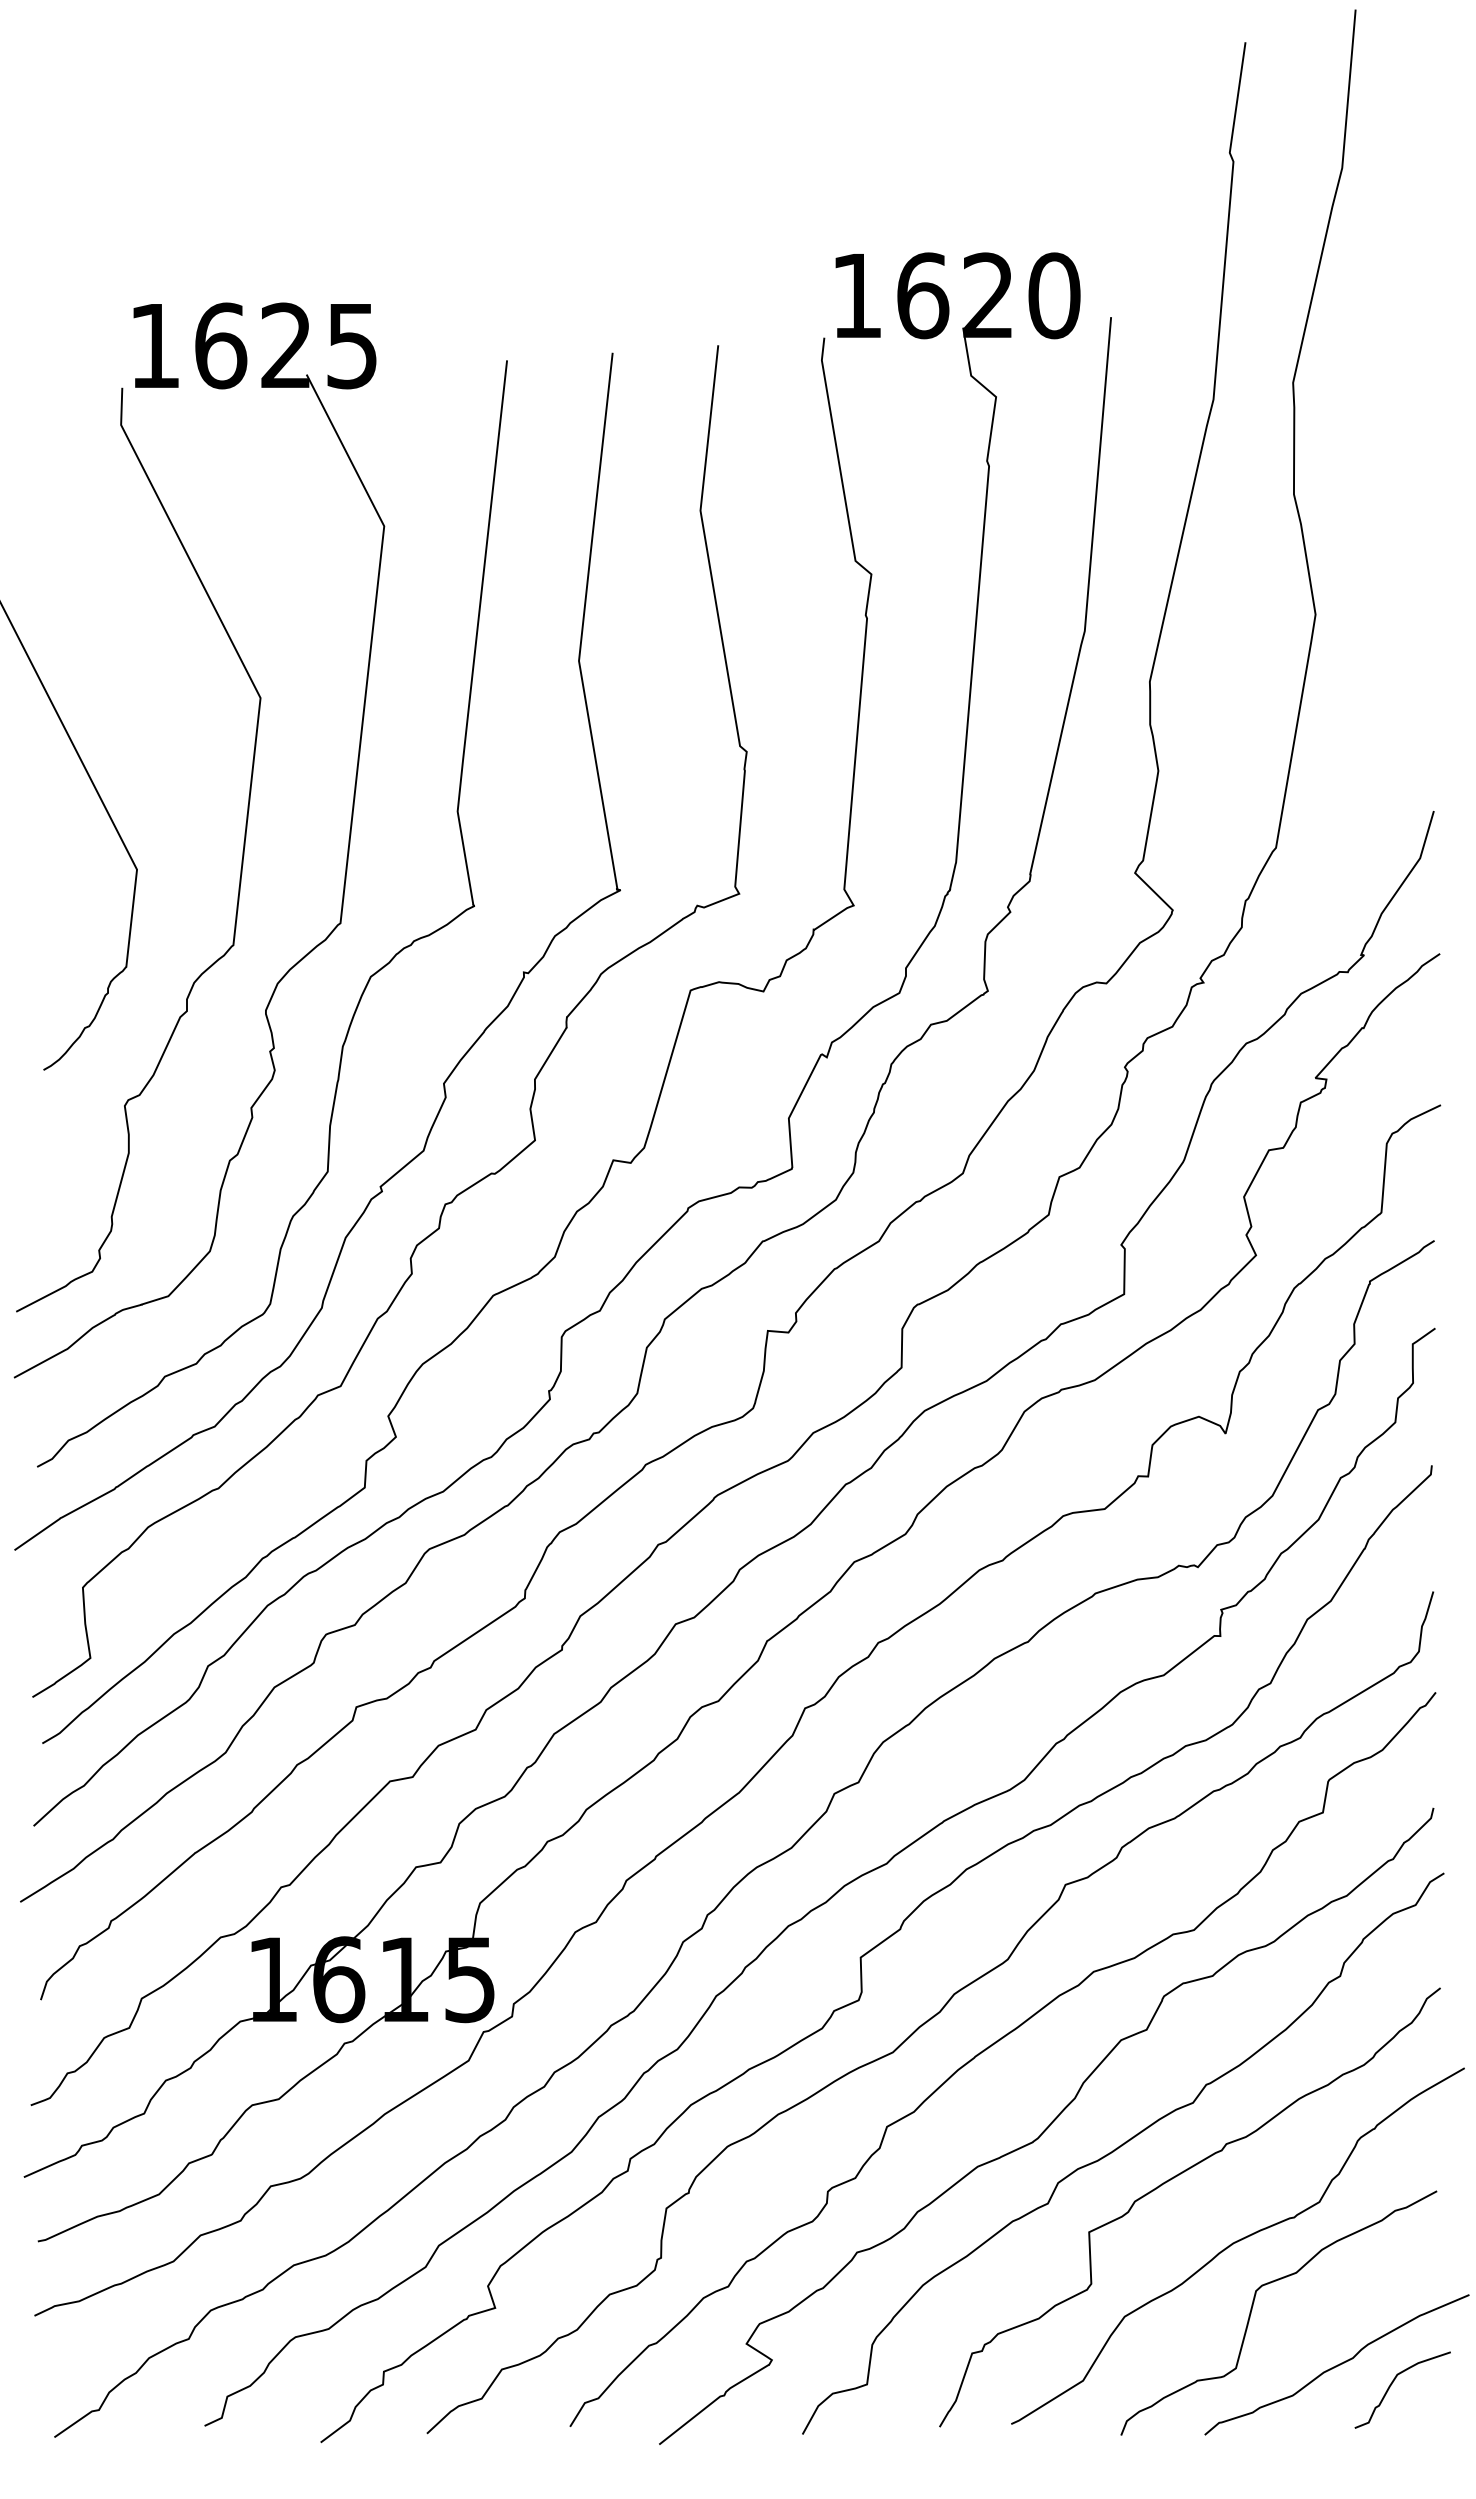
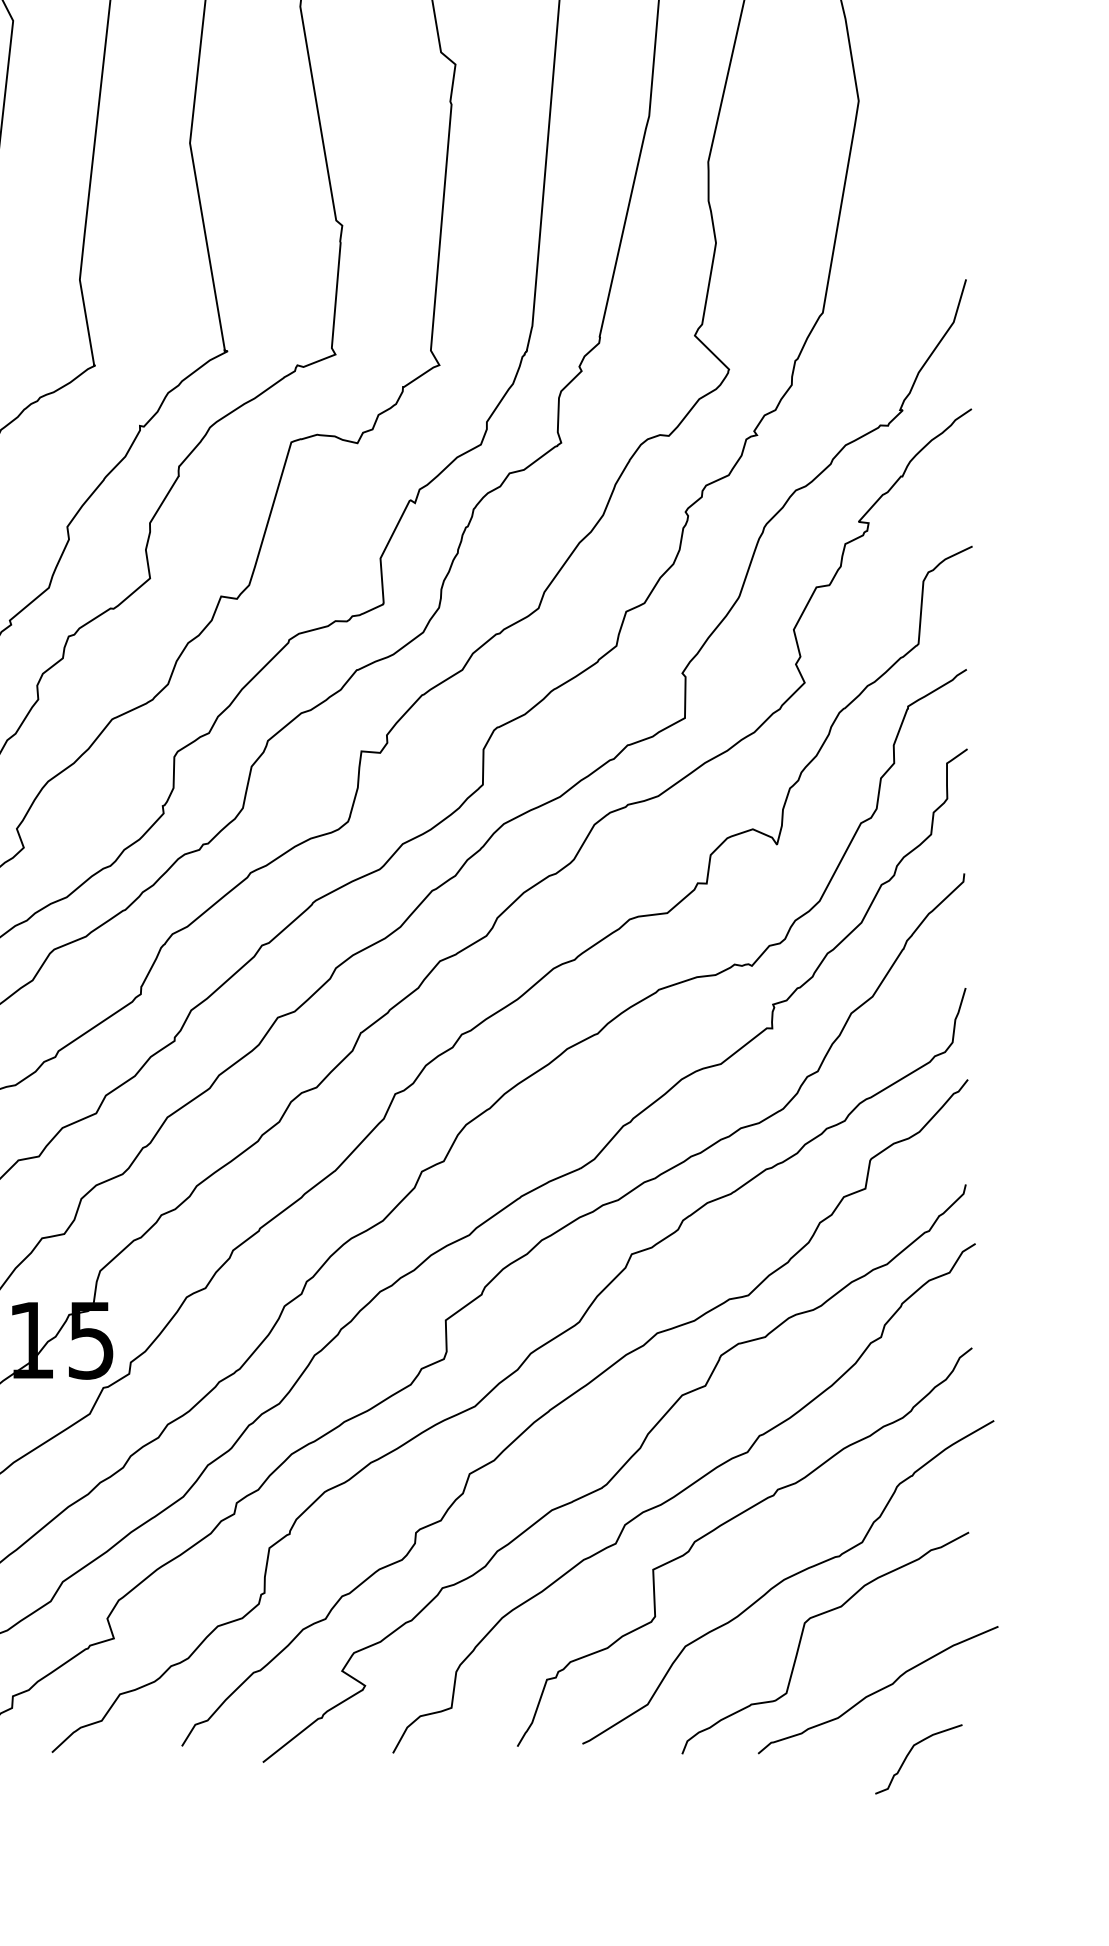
curve: (1392, 2384) -> (909, 1754), moved

